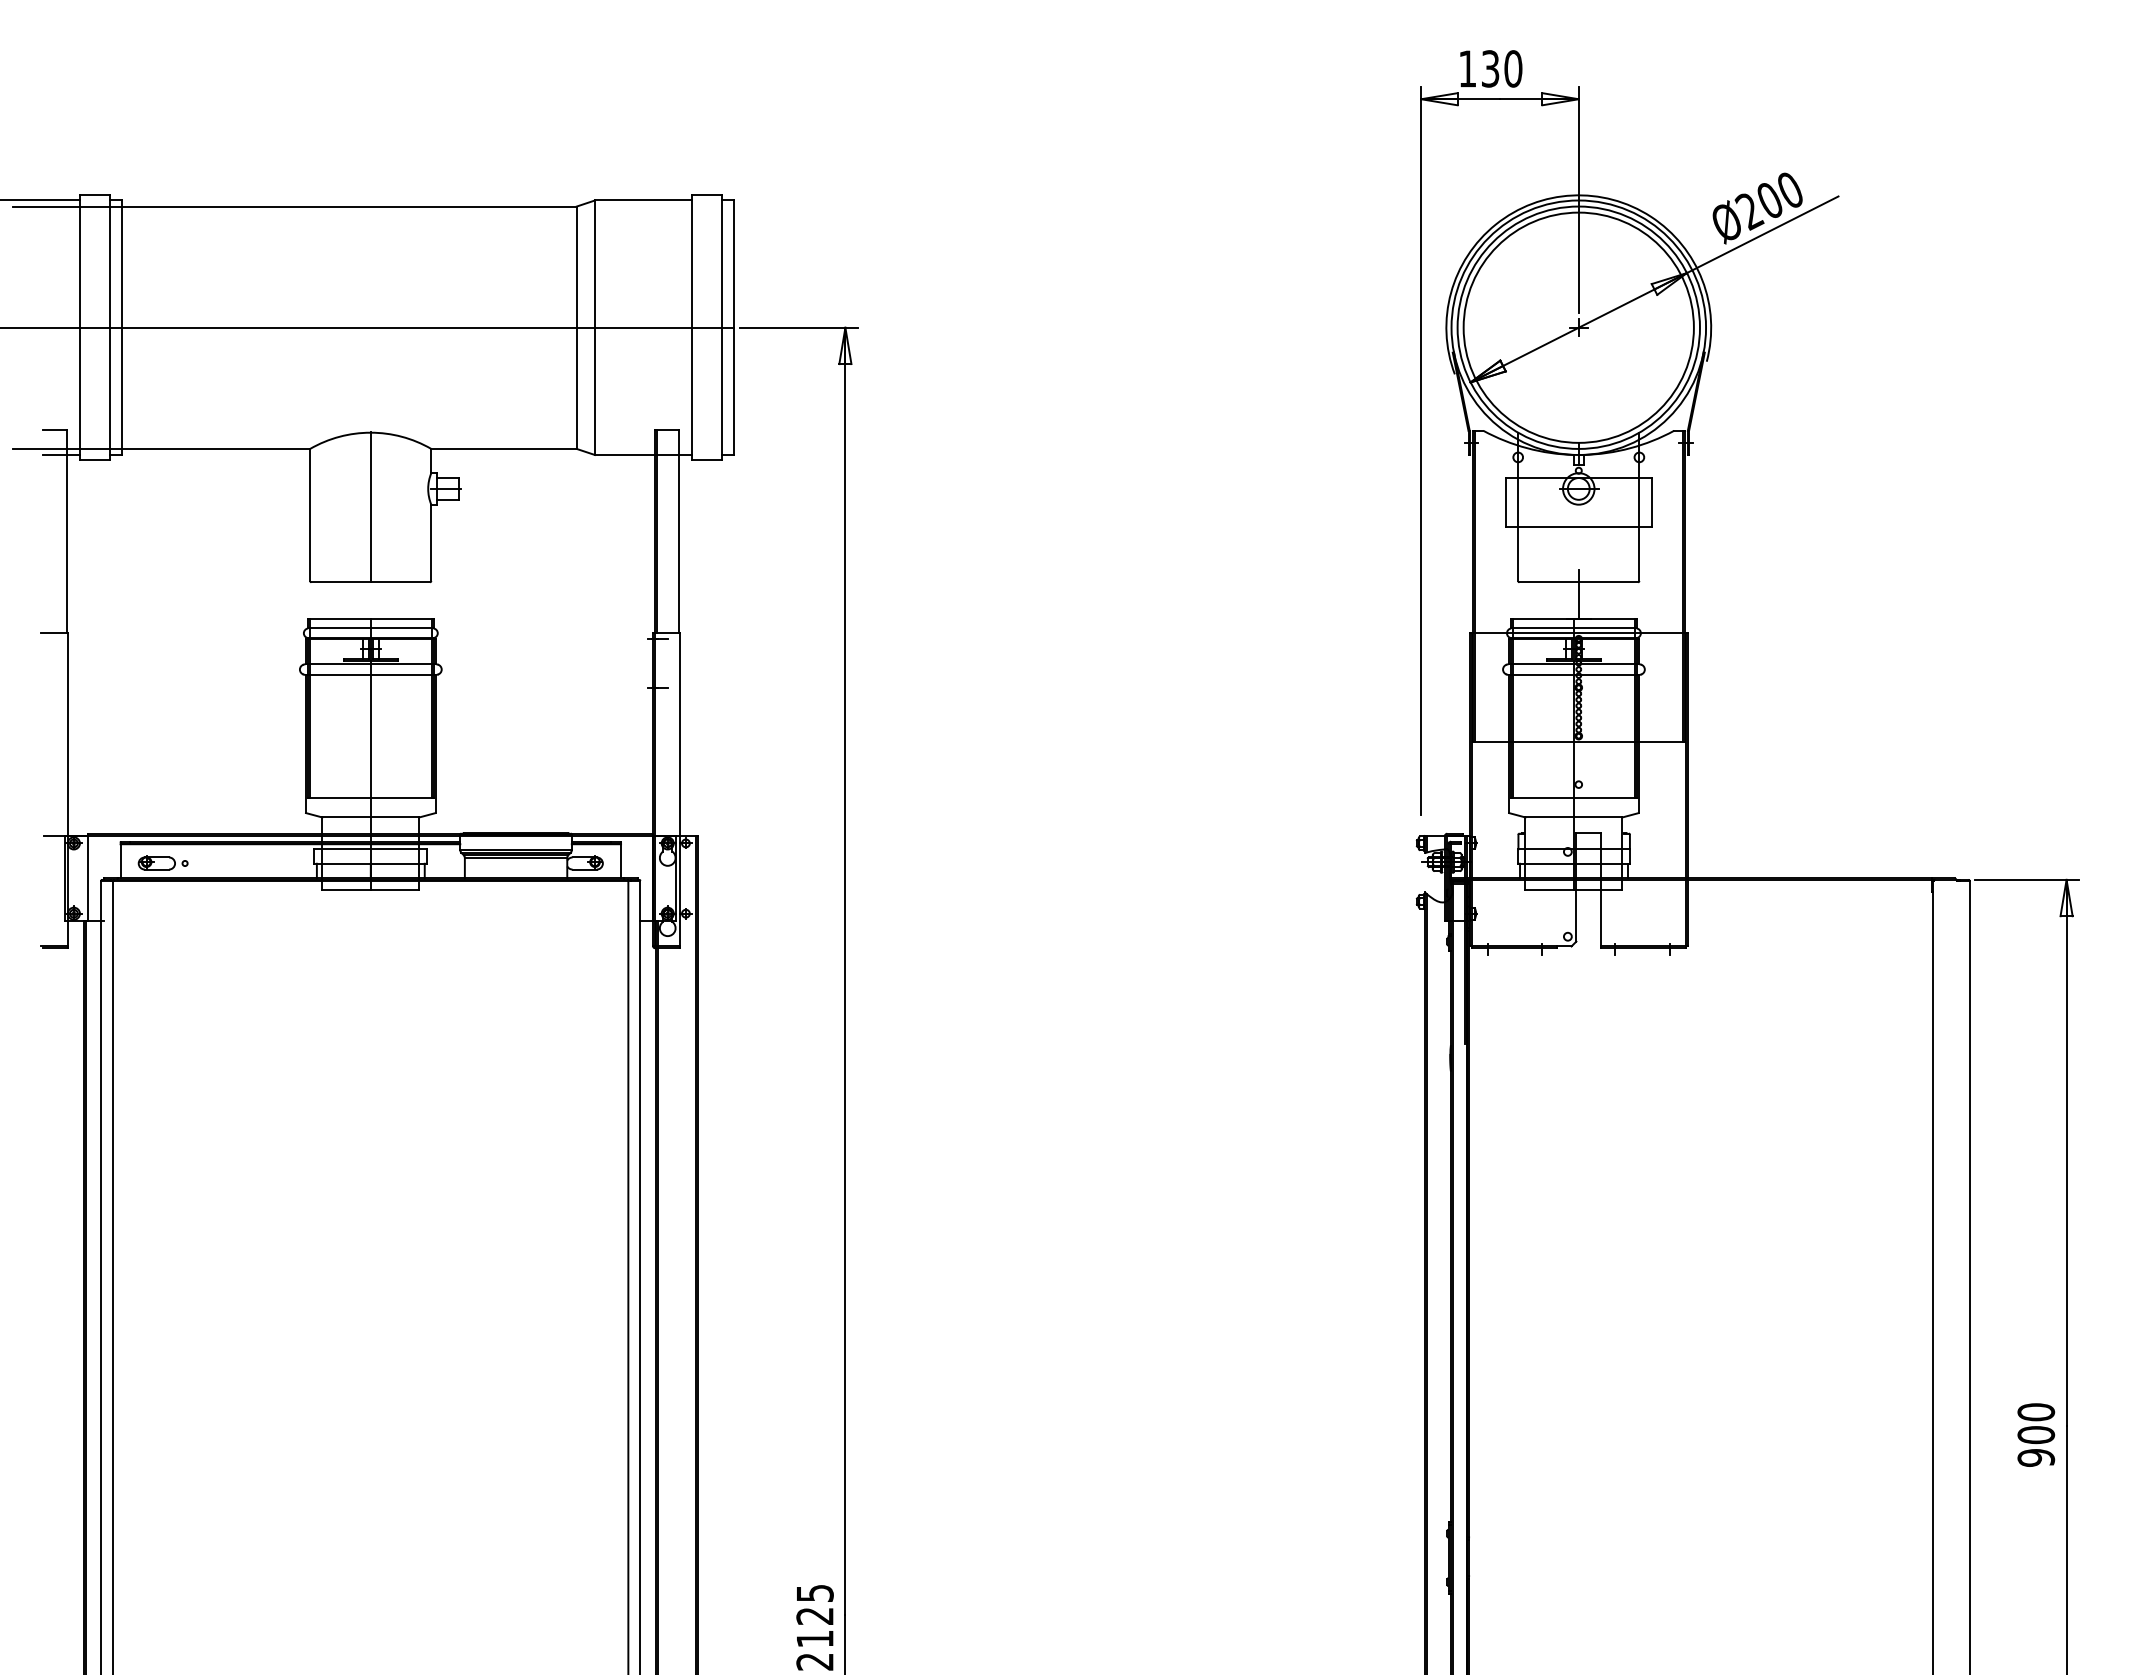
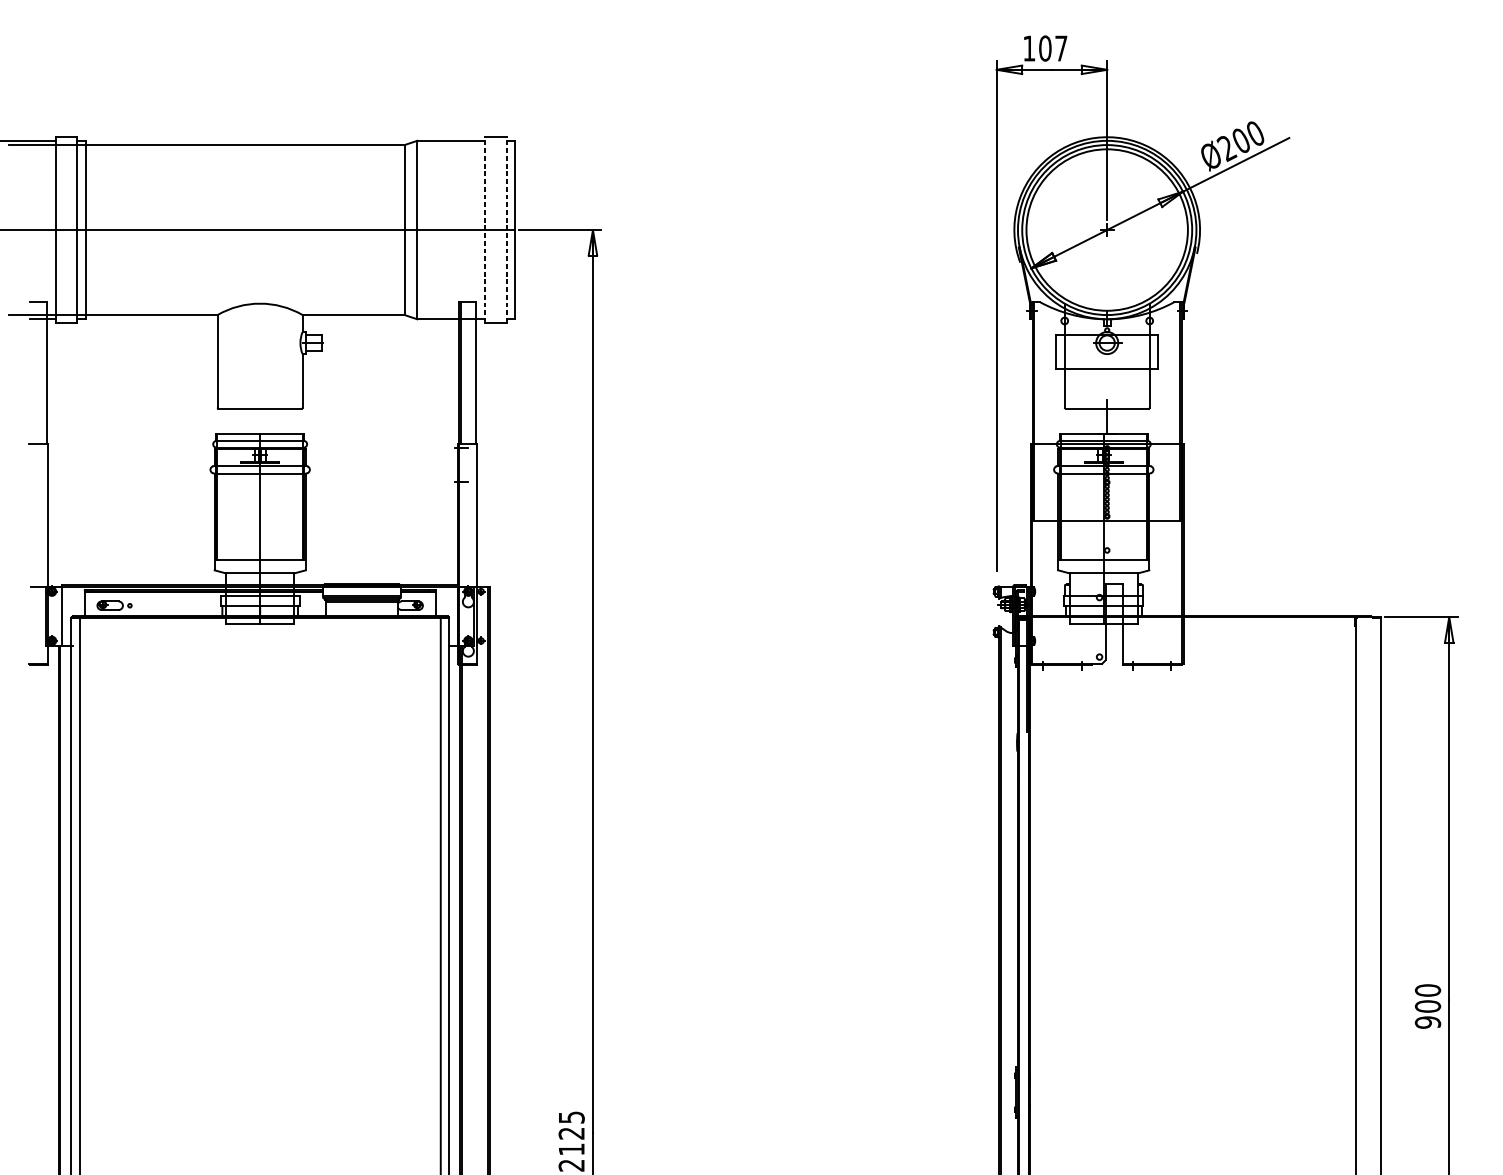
text: (1501, 68) -> (1053, 48), 130 -> 107
line: (691, 327) -> (485, 229), solid -> dashed
line: (722, 327) -> (506, 229), solid -> dashed
line: (370, 507) -> (259, 356), removed

